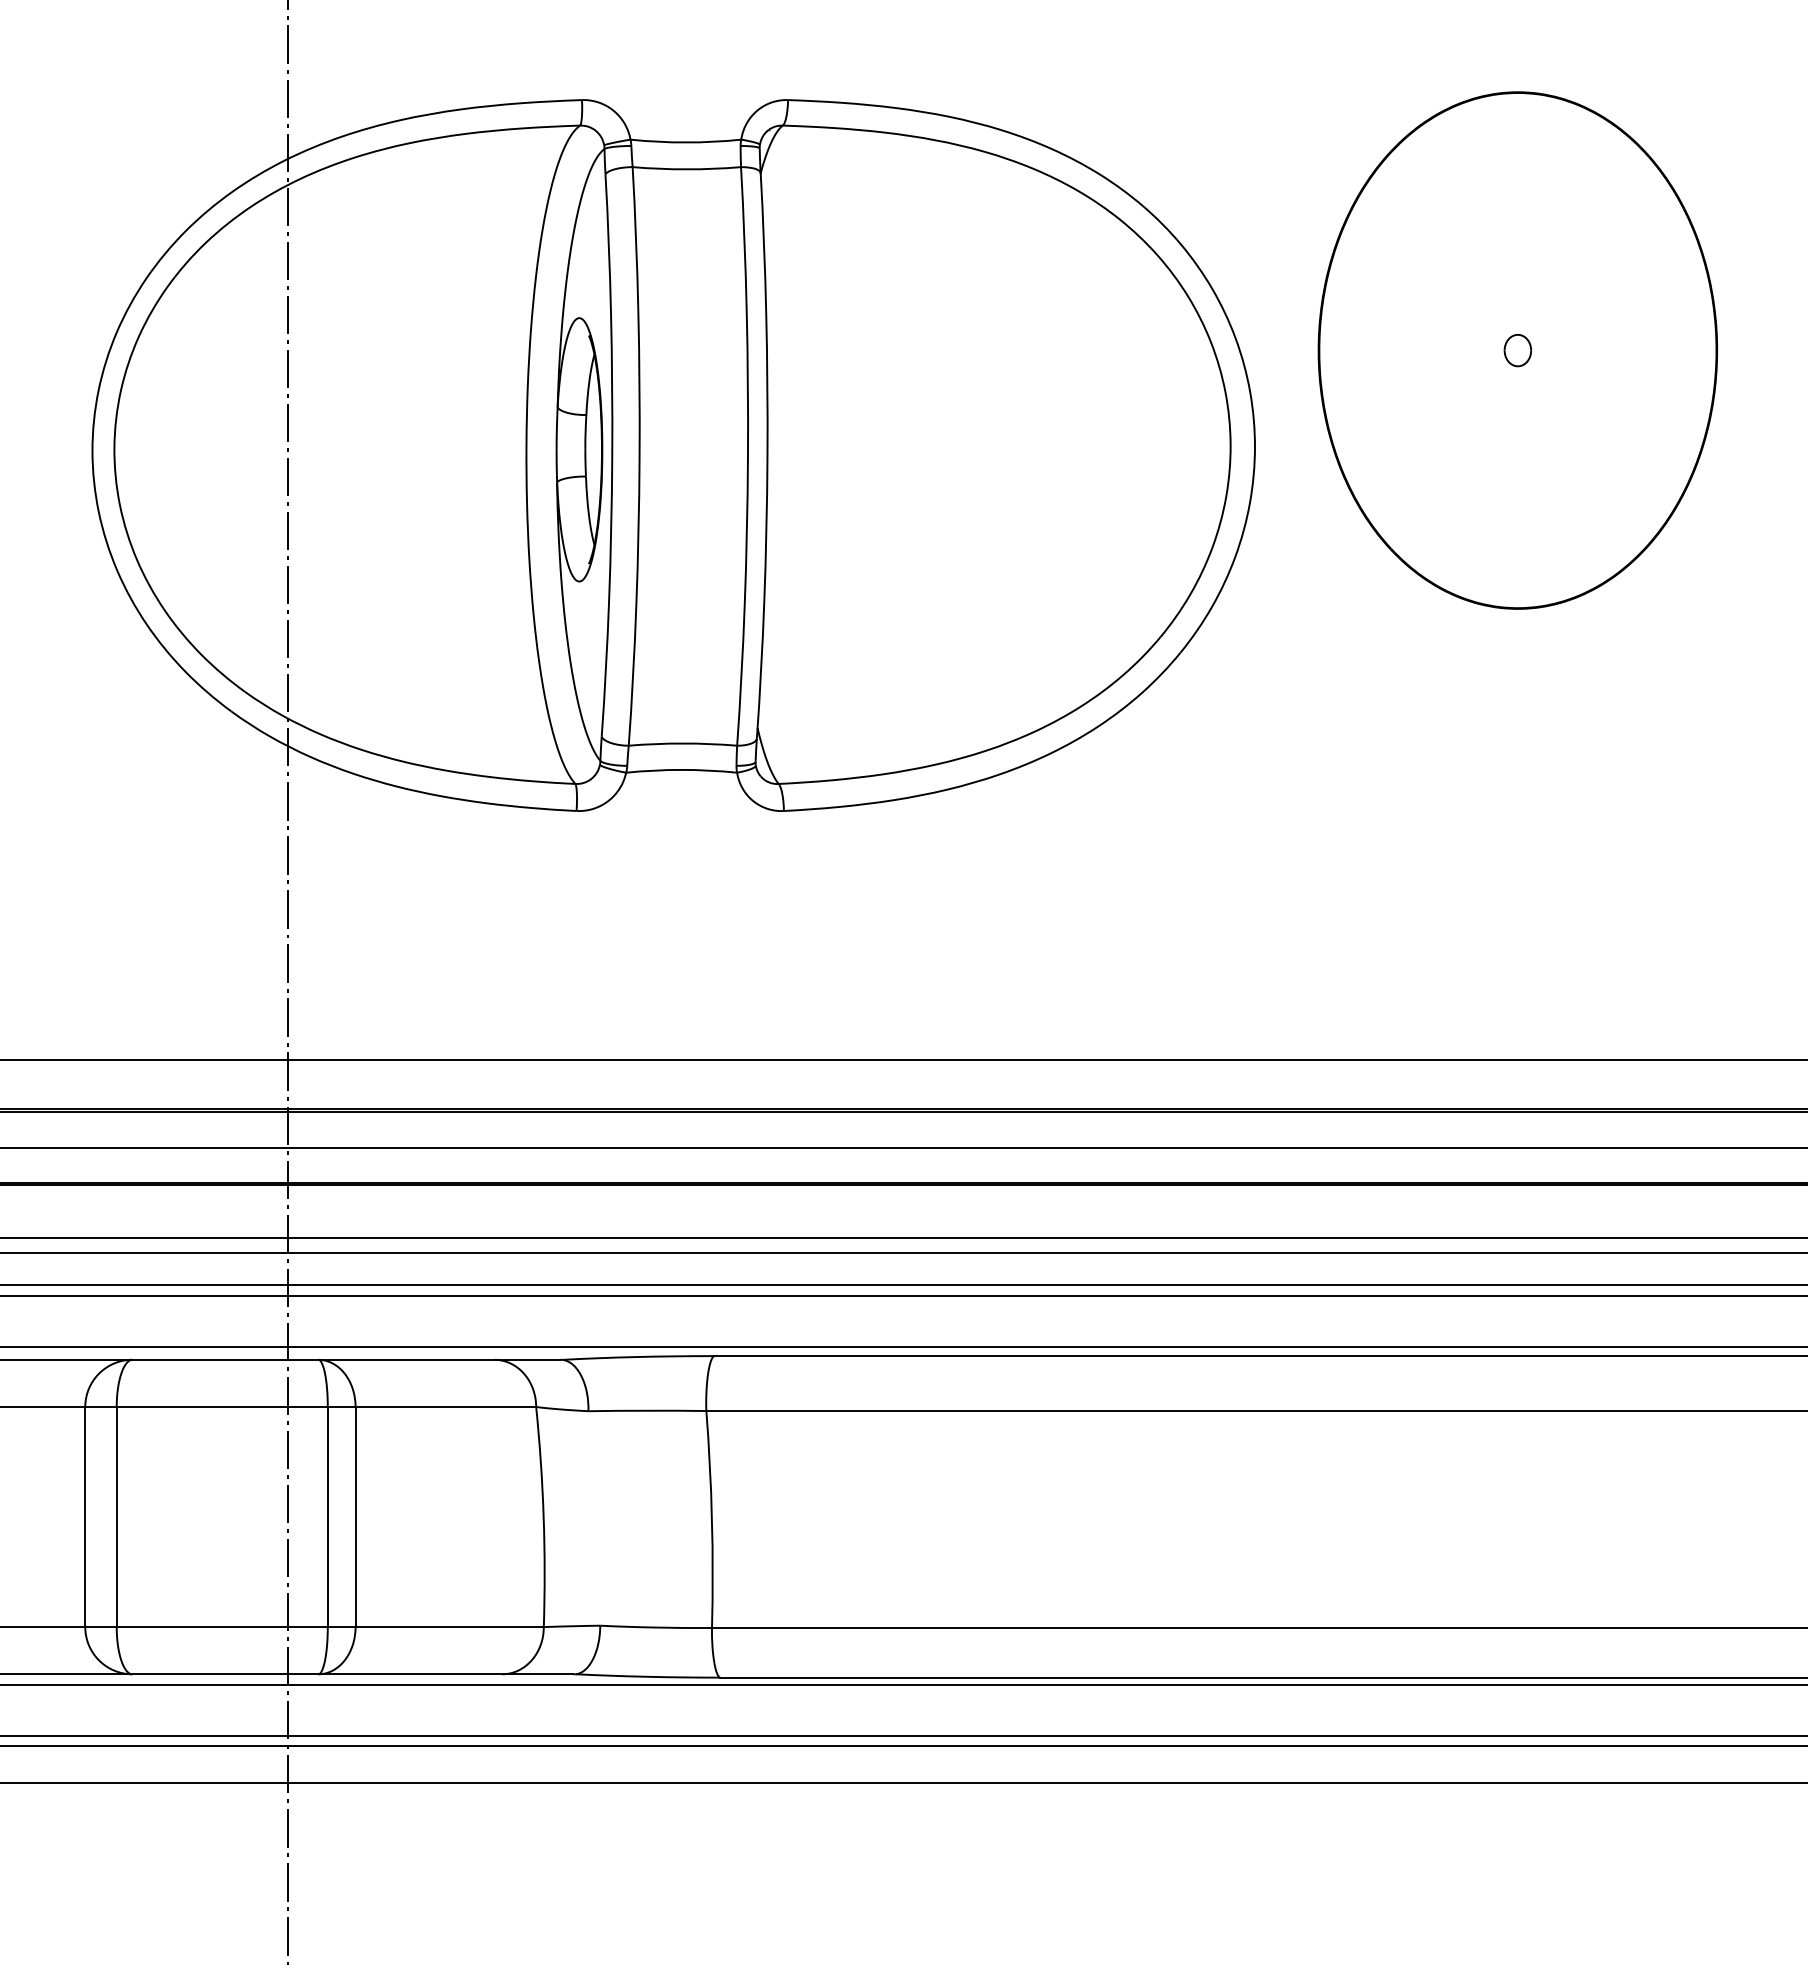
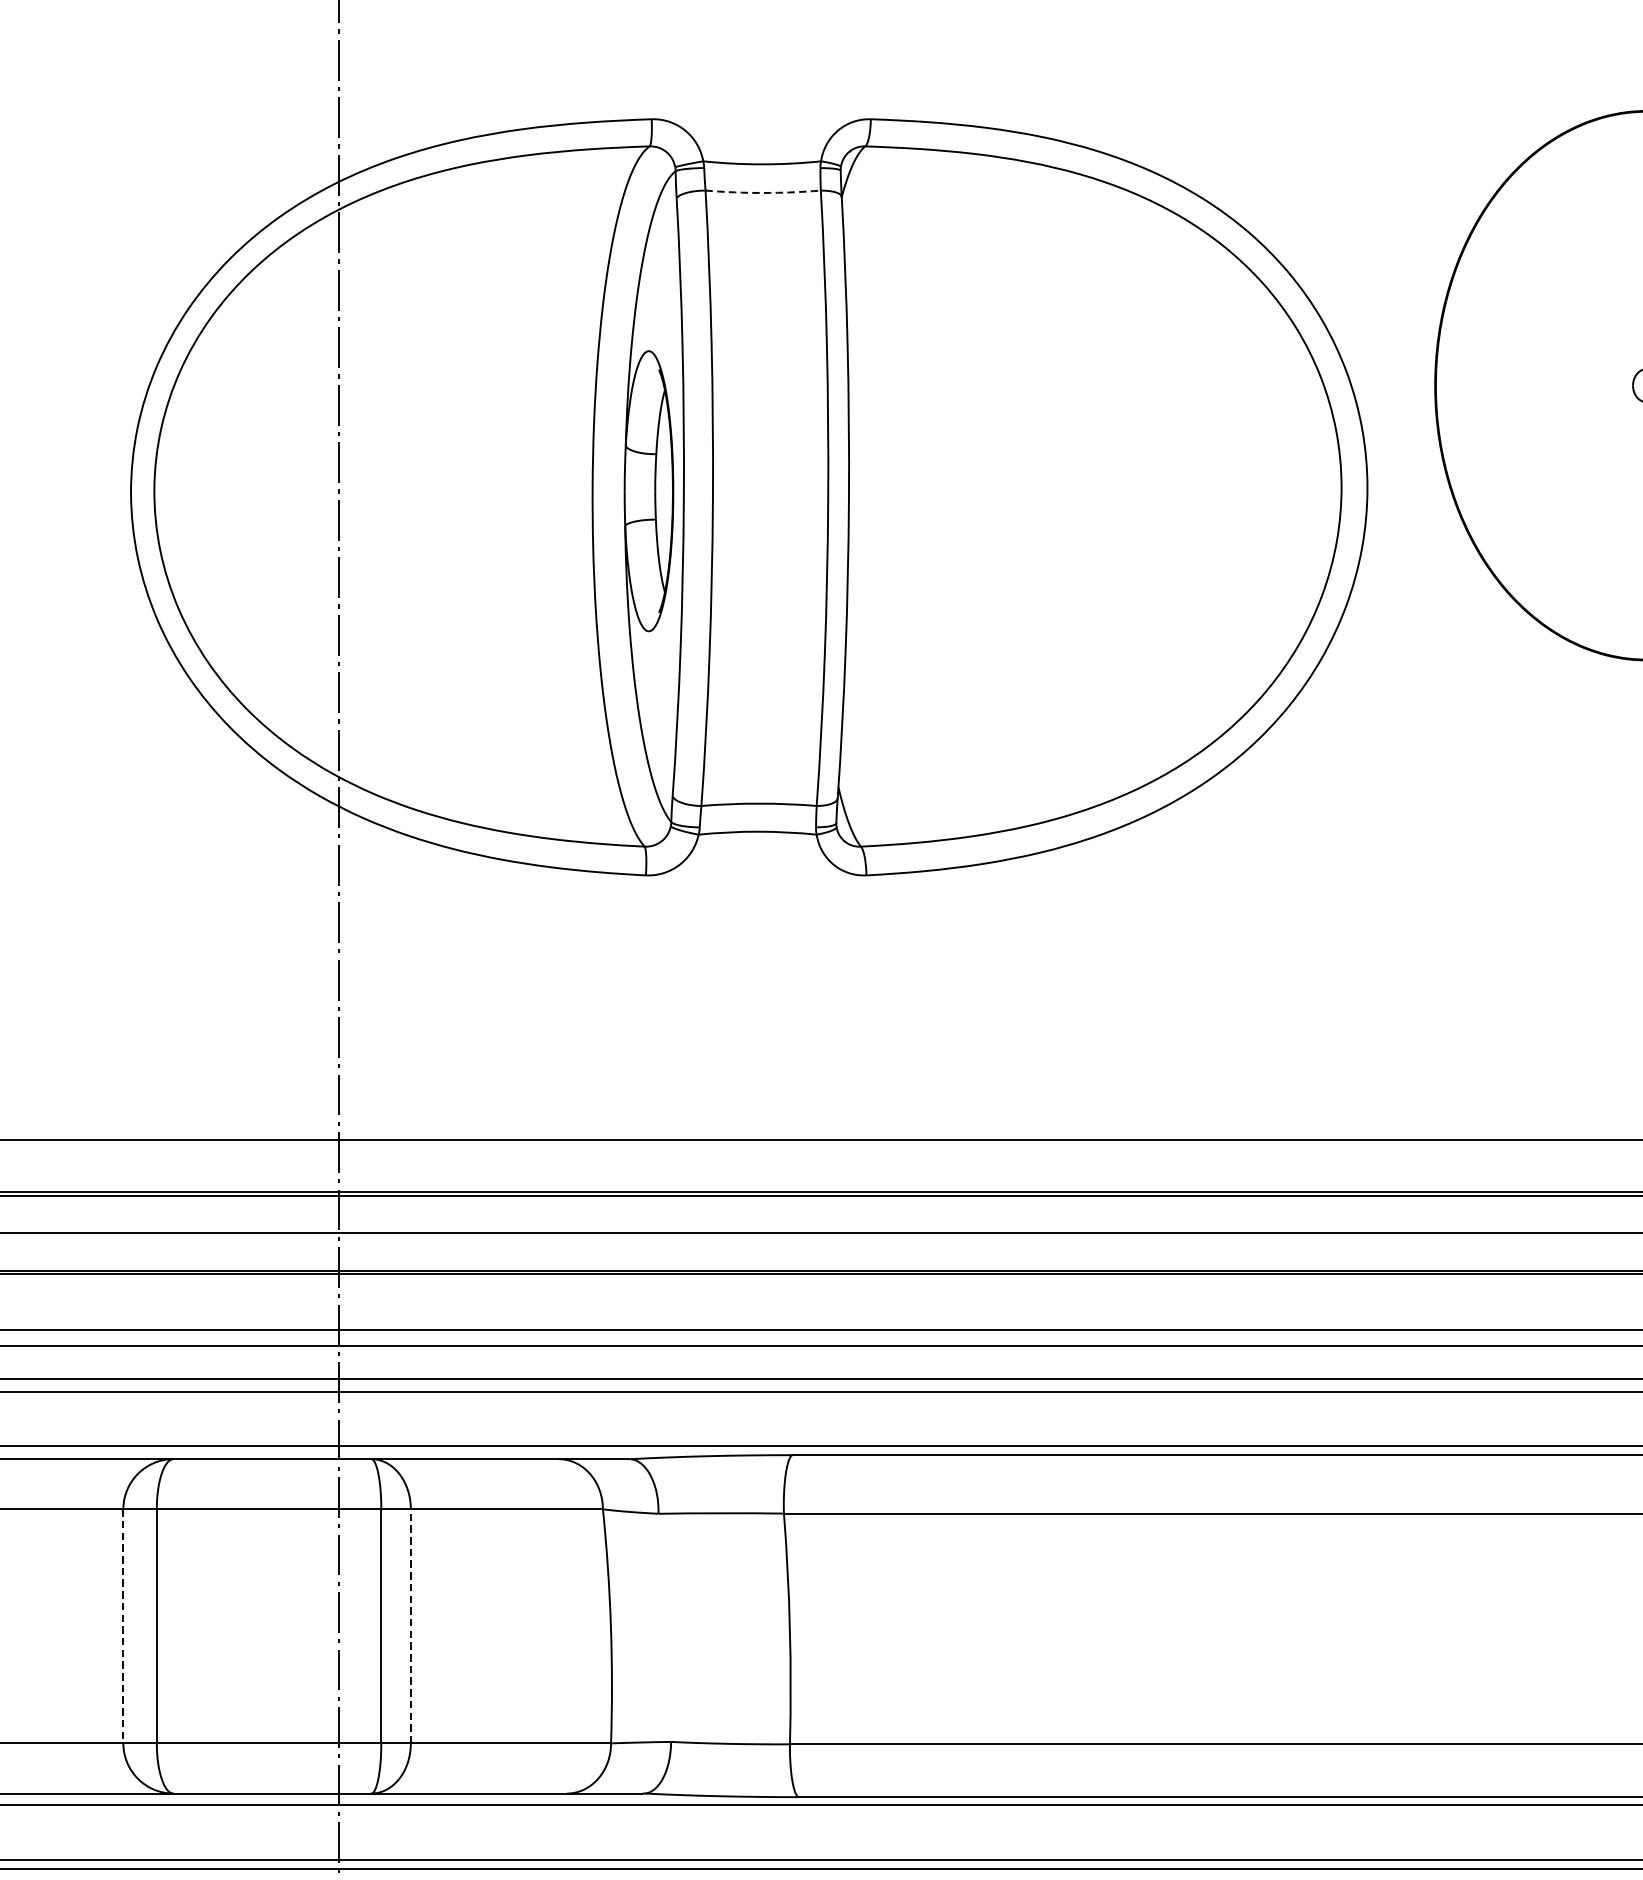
arc: (686, 169) -> (762, 193), solid -> dashed
line: (355, 1516) -> (410, 1625), solid -> dashed
line: (85, 1517) -> (123, 1626), solid -> dashed

